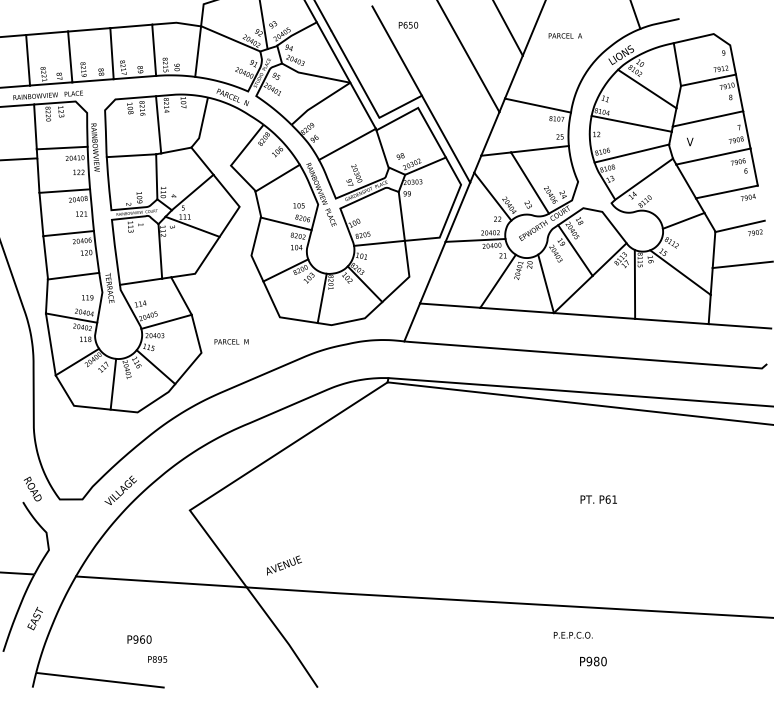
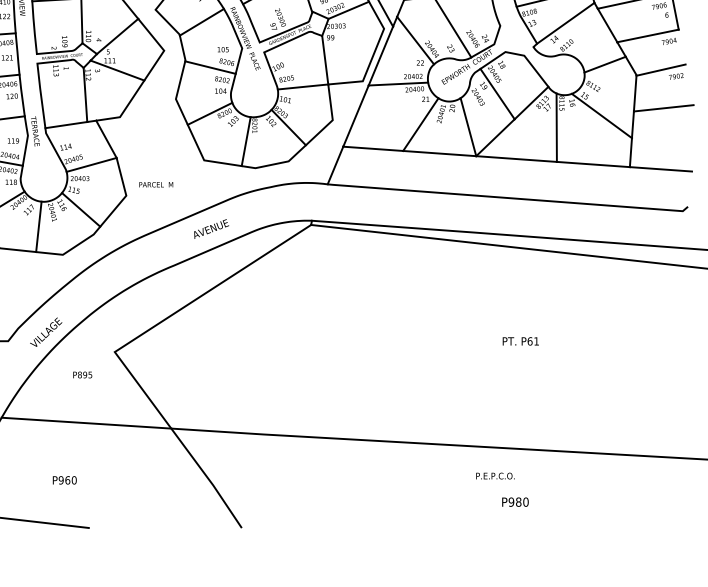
text: (284, 565) -> (211, 229), moved
text: (157, 659) -> (82, 375), moved

